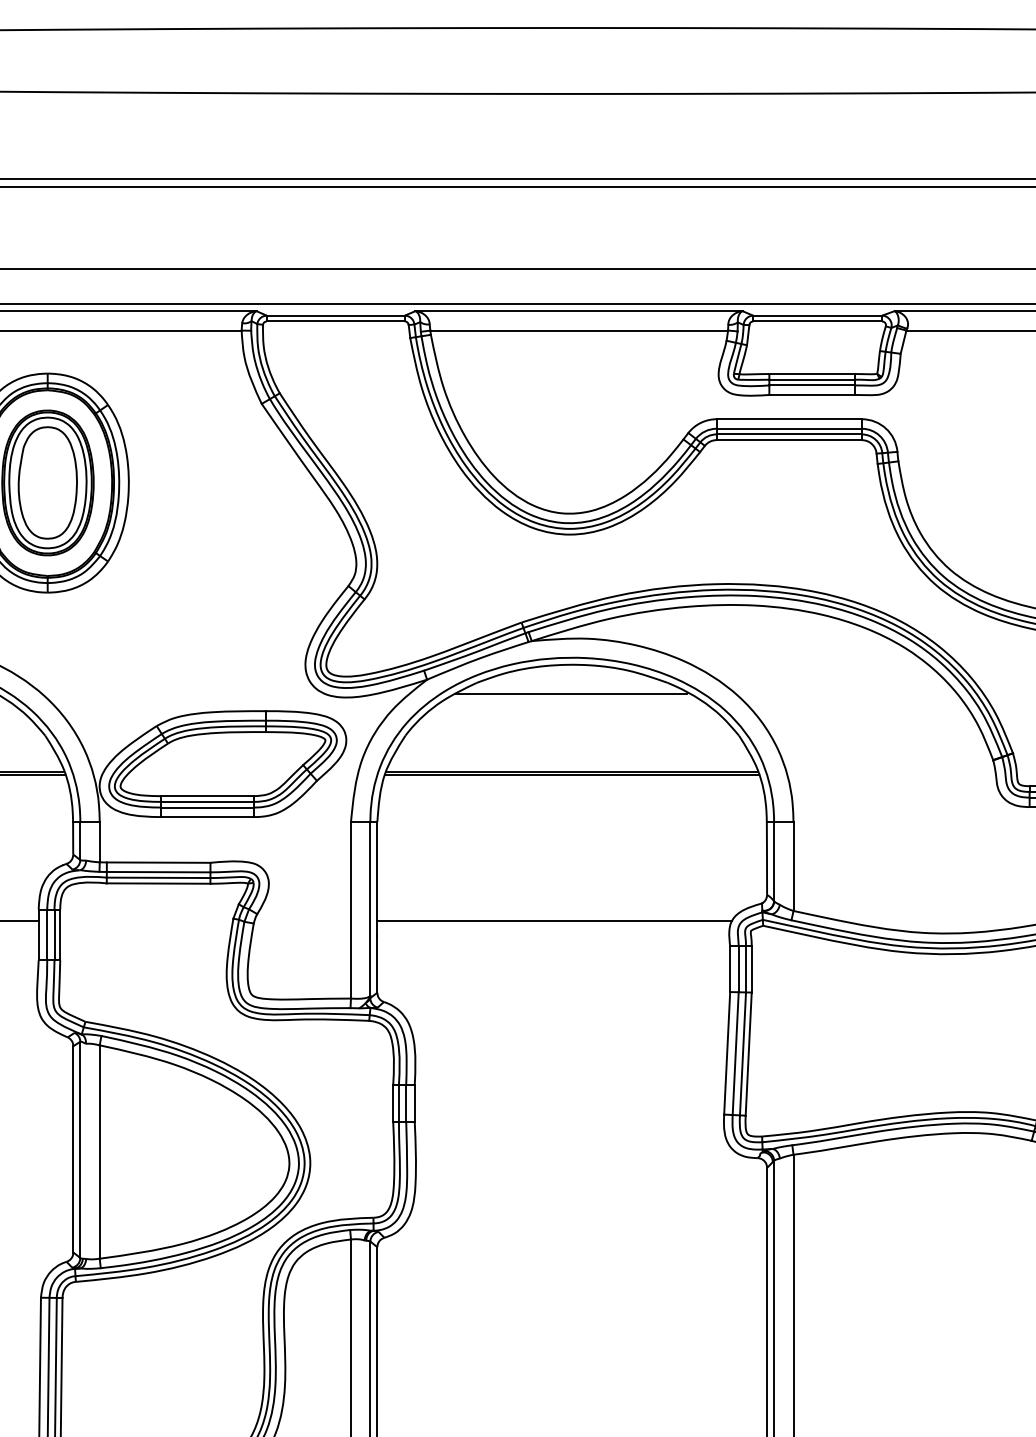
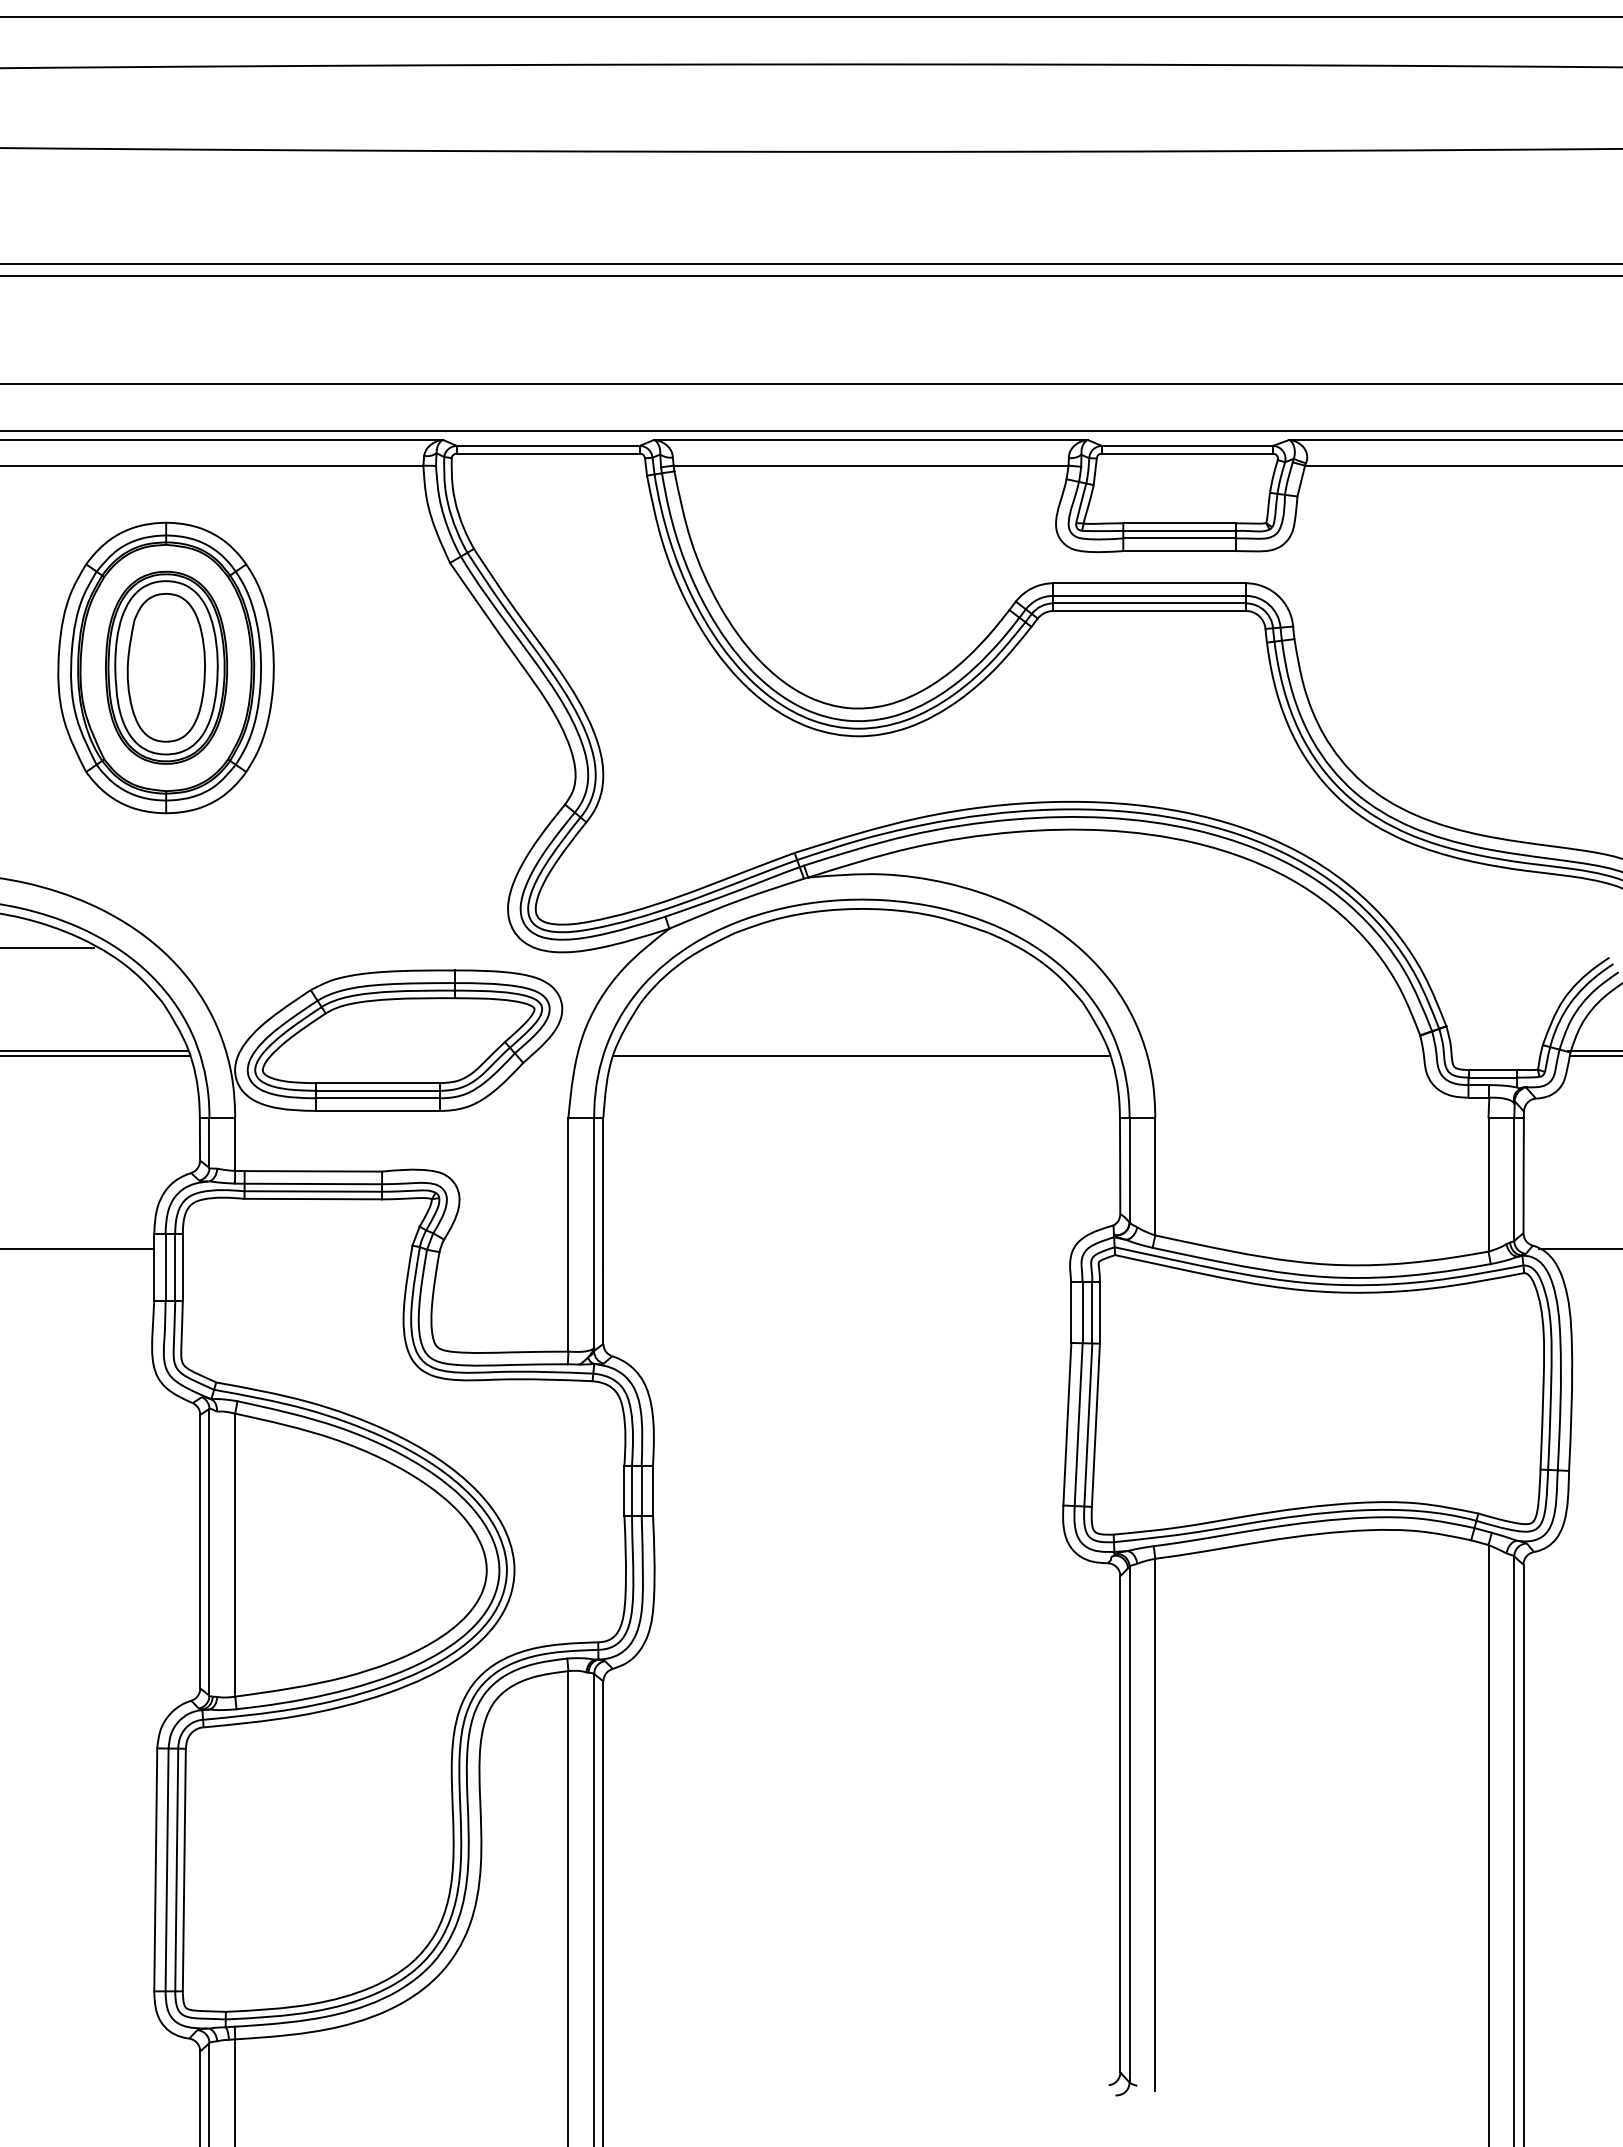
line: (571, 693) -> (860, 947), removed
line: (571, 772) -> (861, 1051), removed
line: (554, 920) -> (838, 1248), removed

